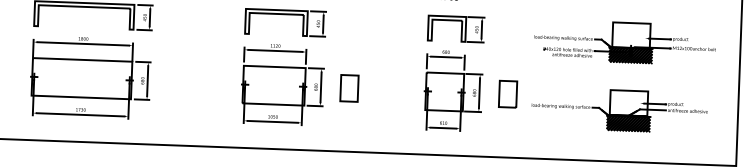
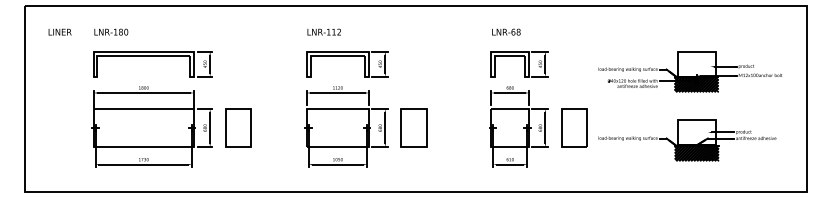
part: (175, 81) -> (238, 127), added
part: (348, 87) -> (413, 127), size x1.43
part: (508, 93) -> (574, 127), size x1.43

